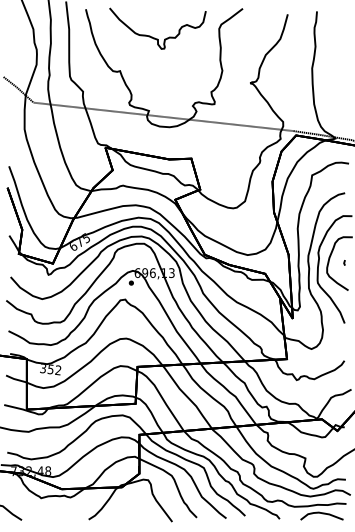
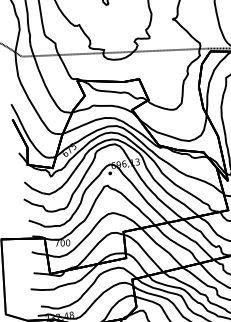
text: (50, 369) -> (62, 243), 352 -> 700

